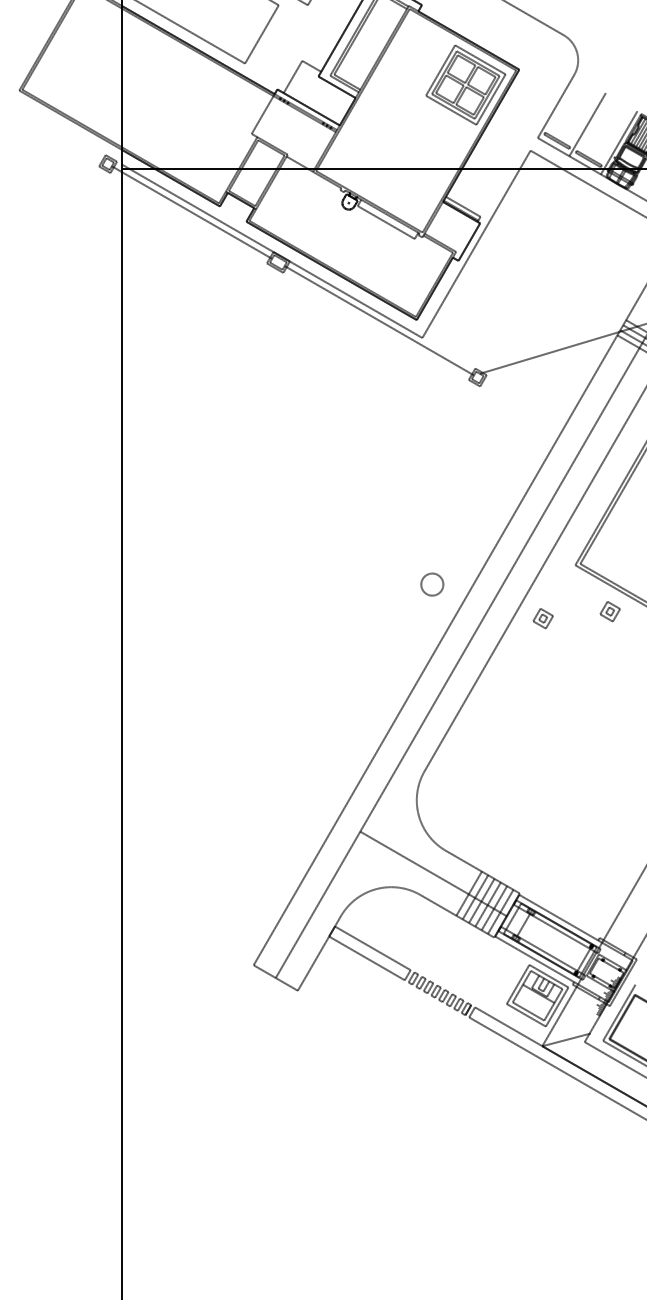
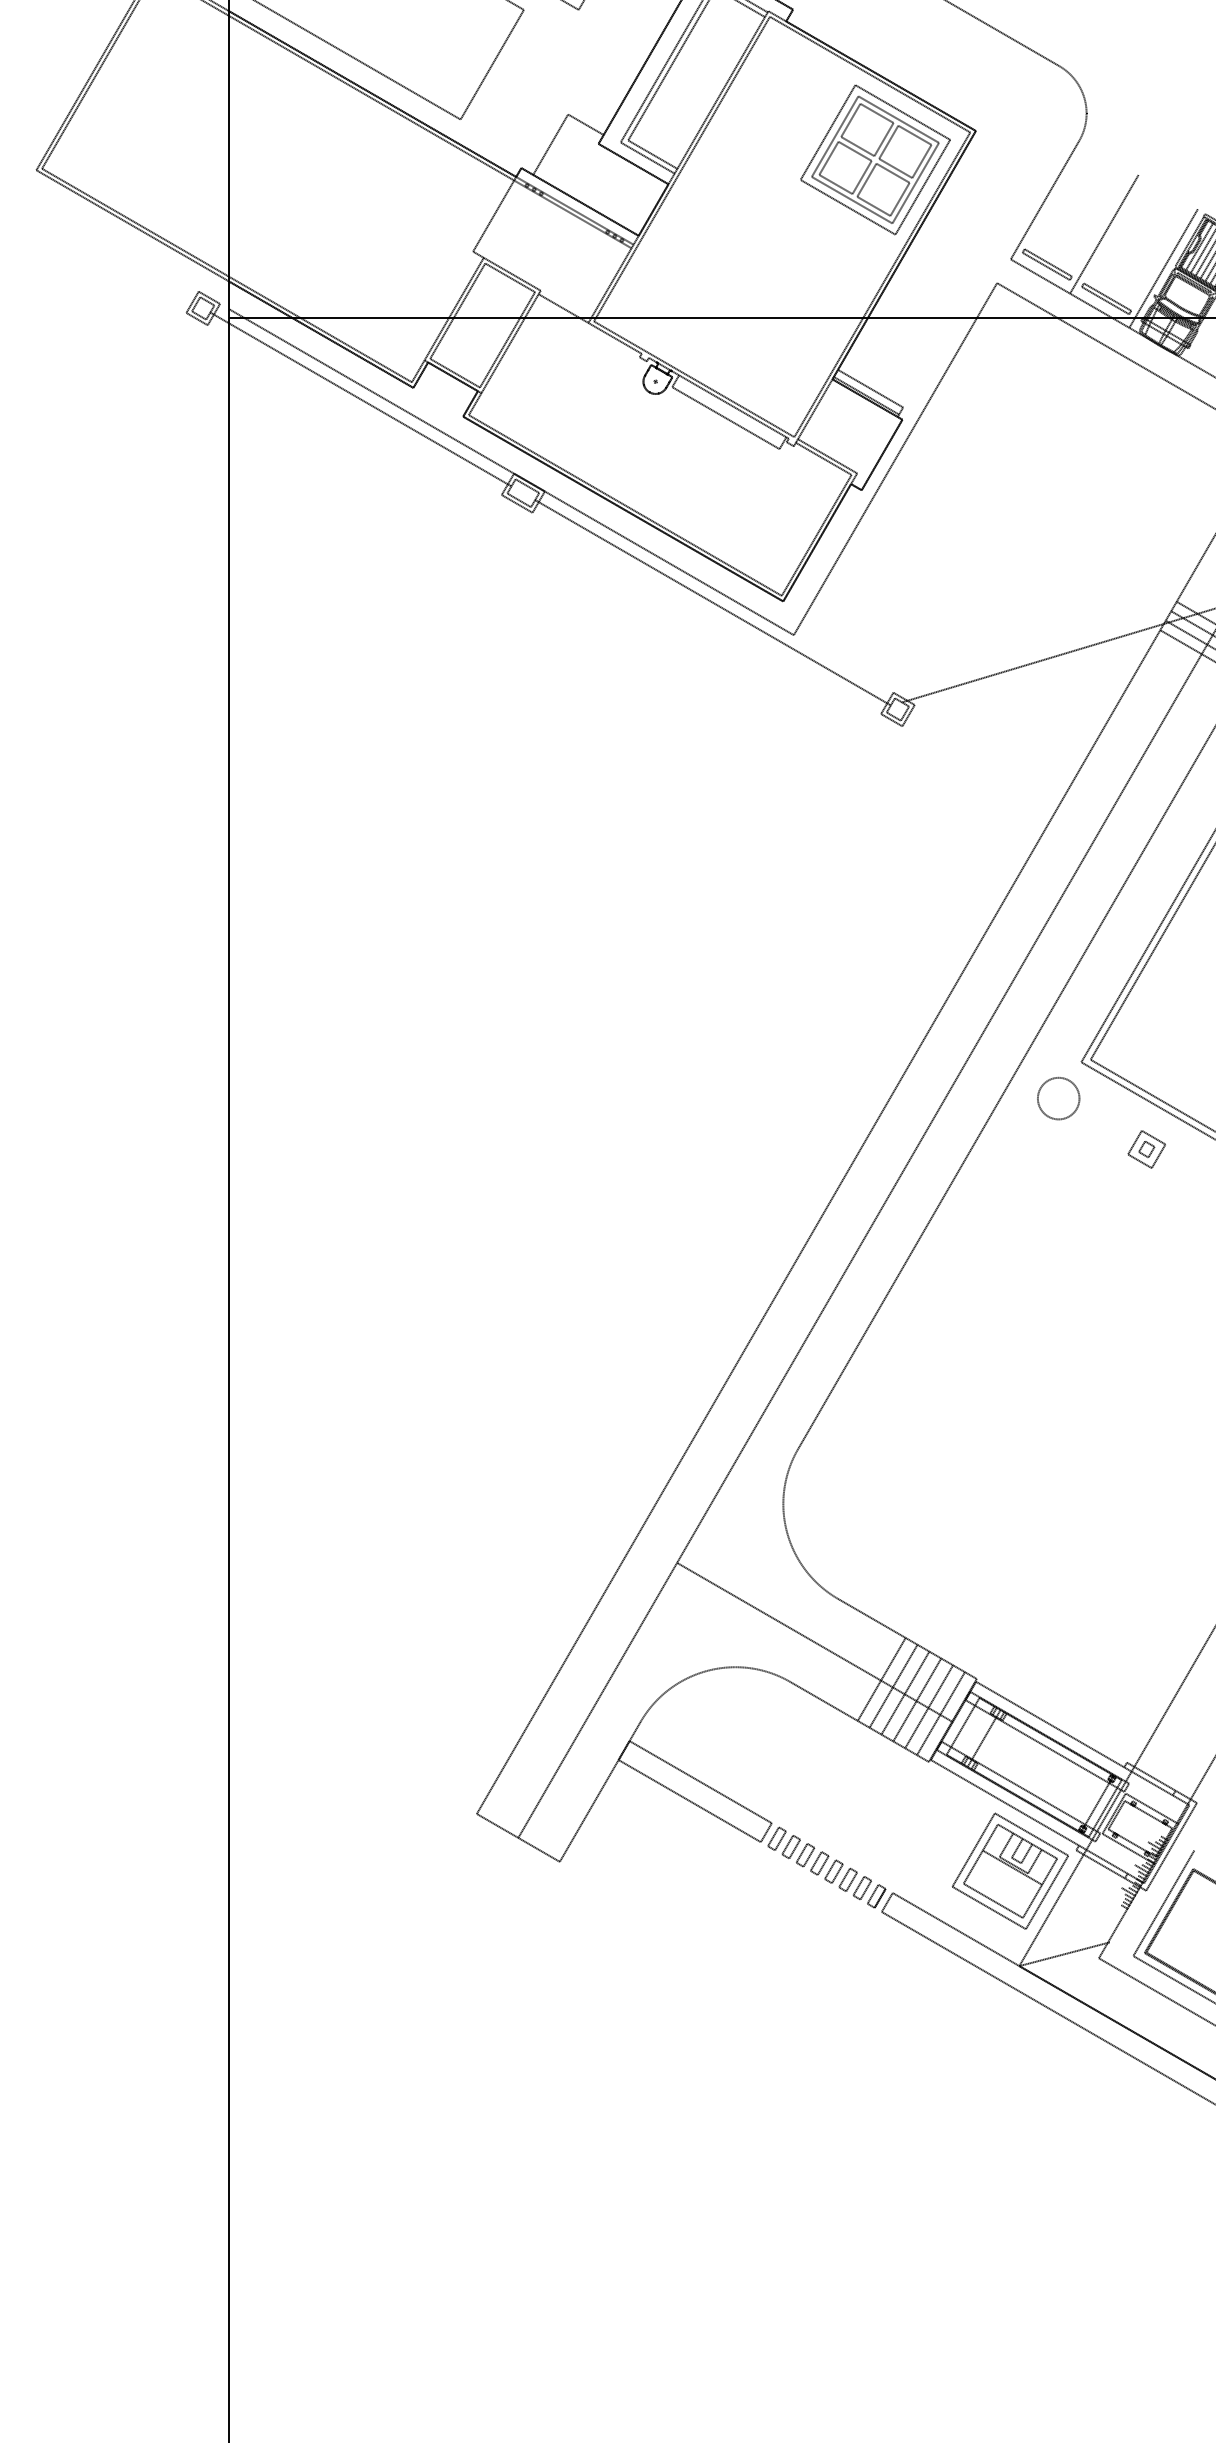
circle: (432, 584) -> (1059, 1098), moved
part: (542, 618) -> (1019, 1162), removed

